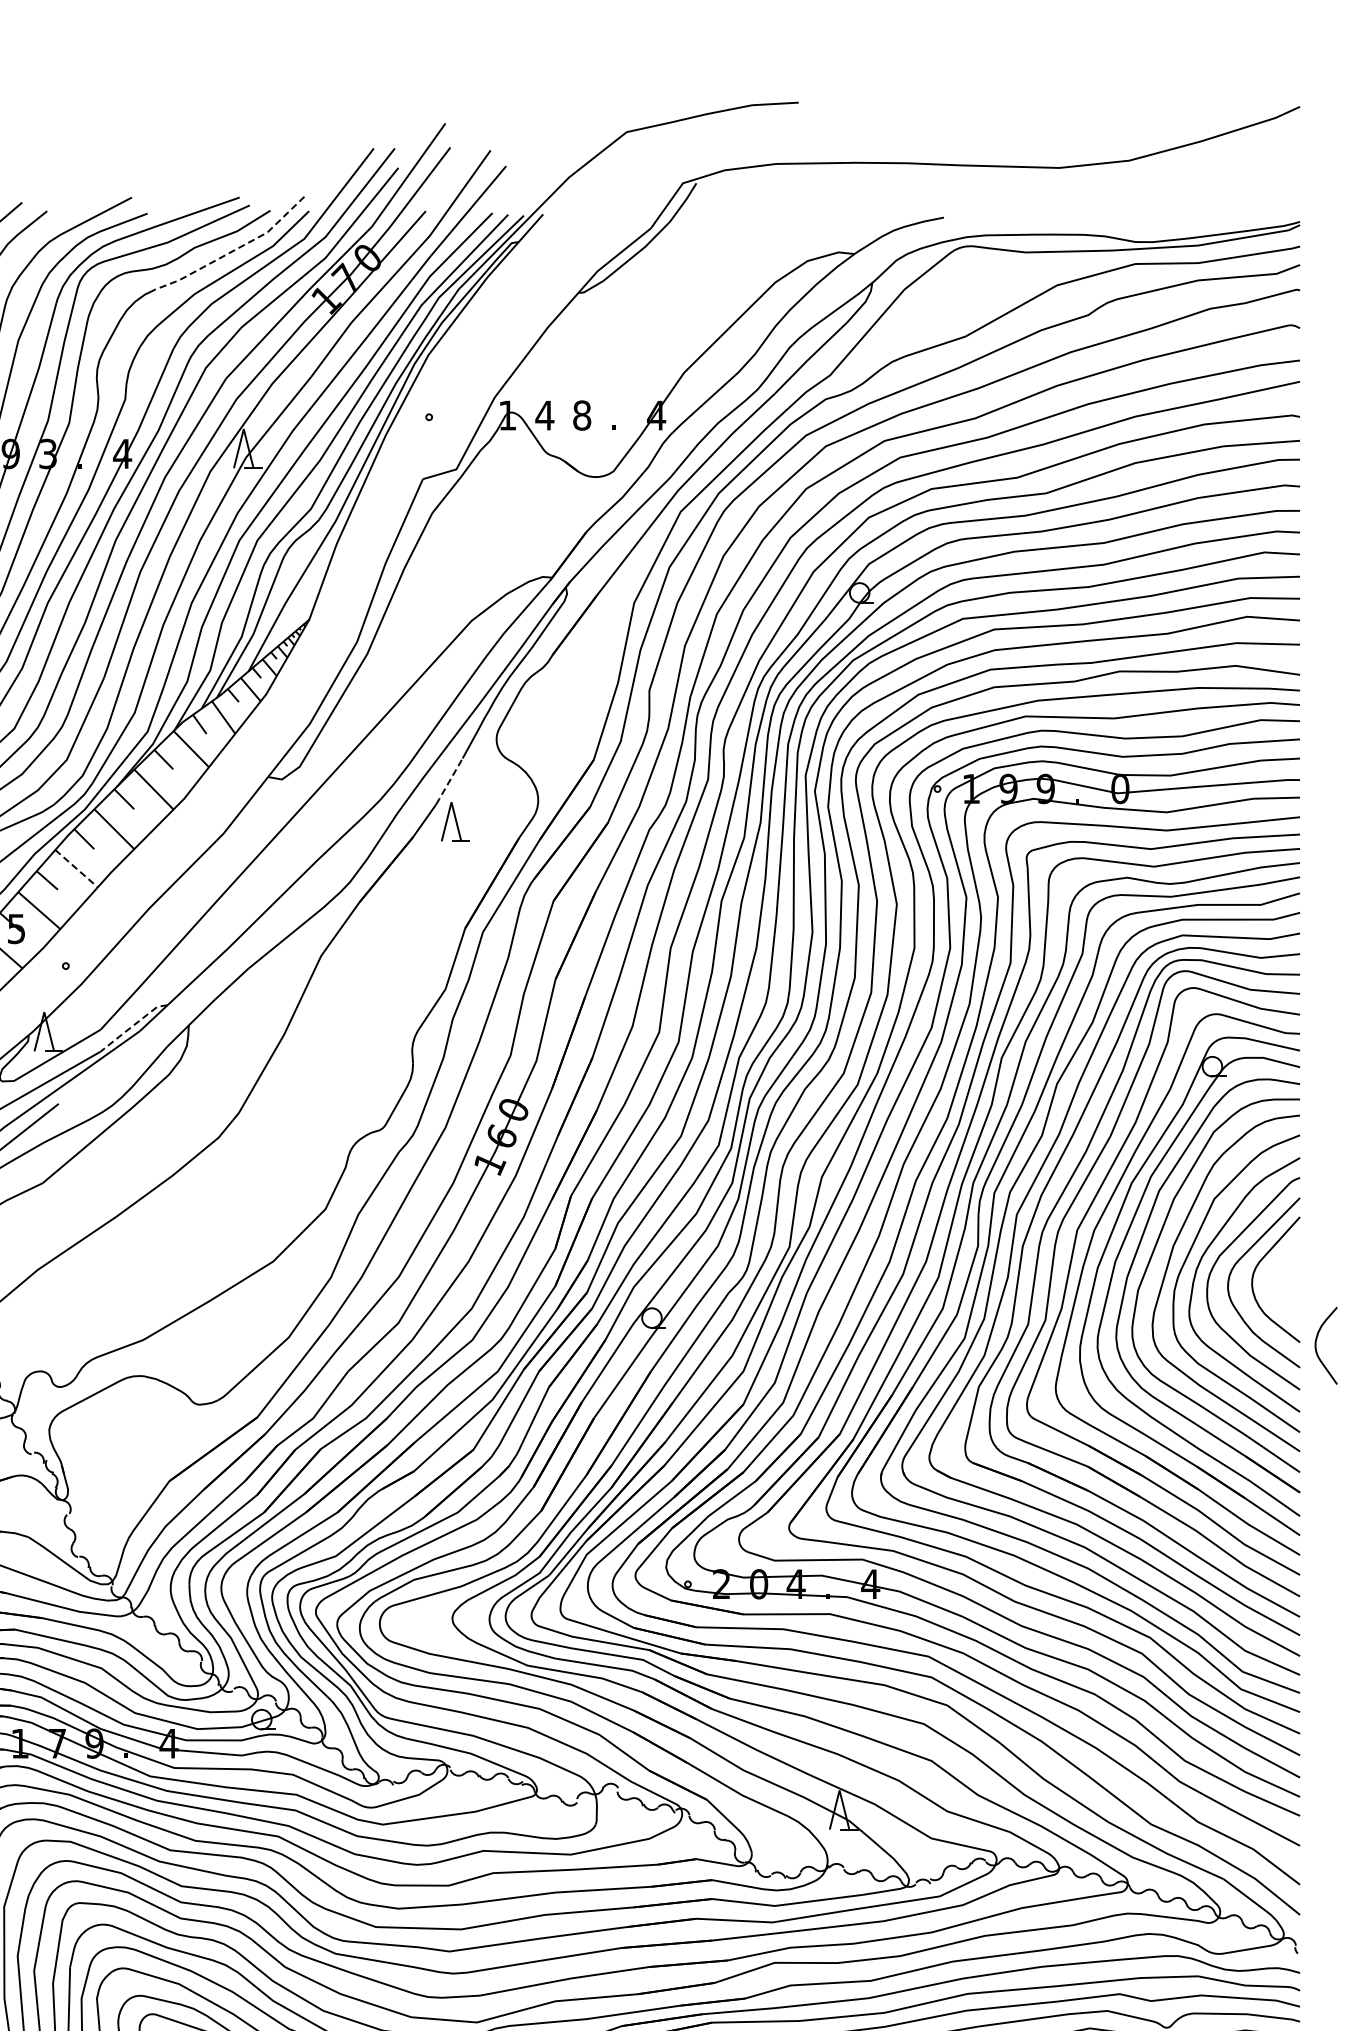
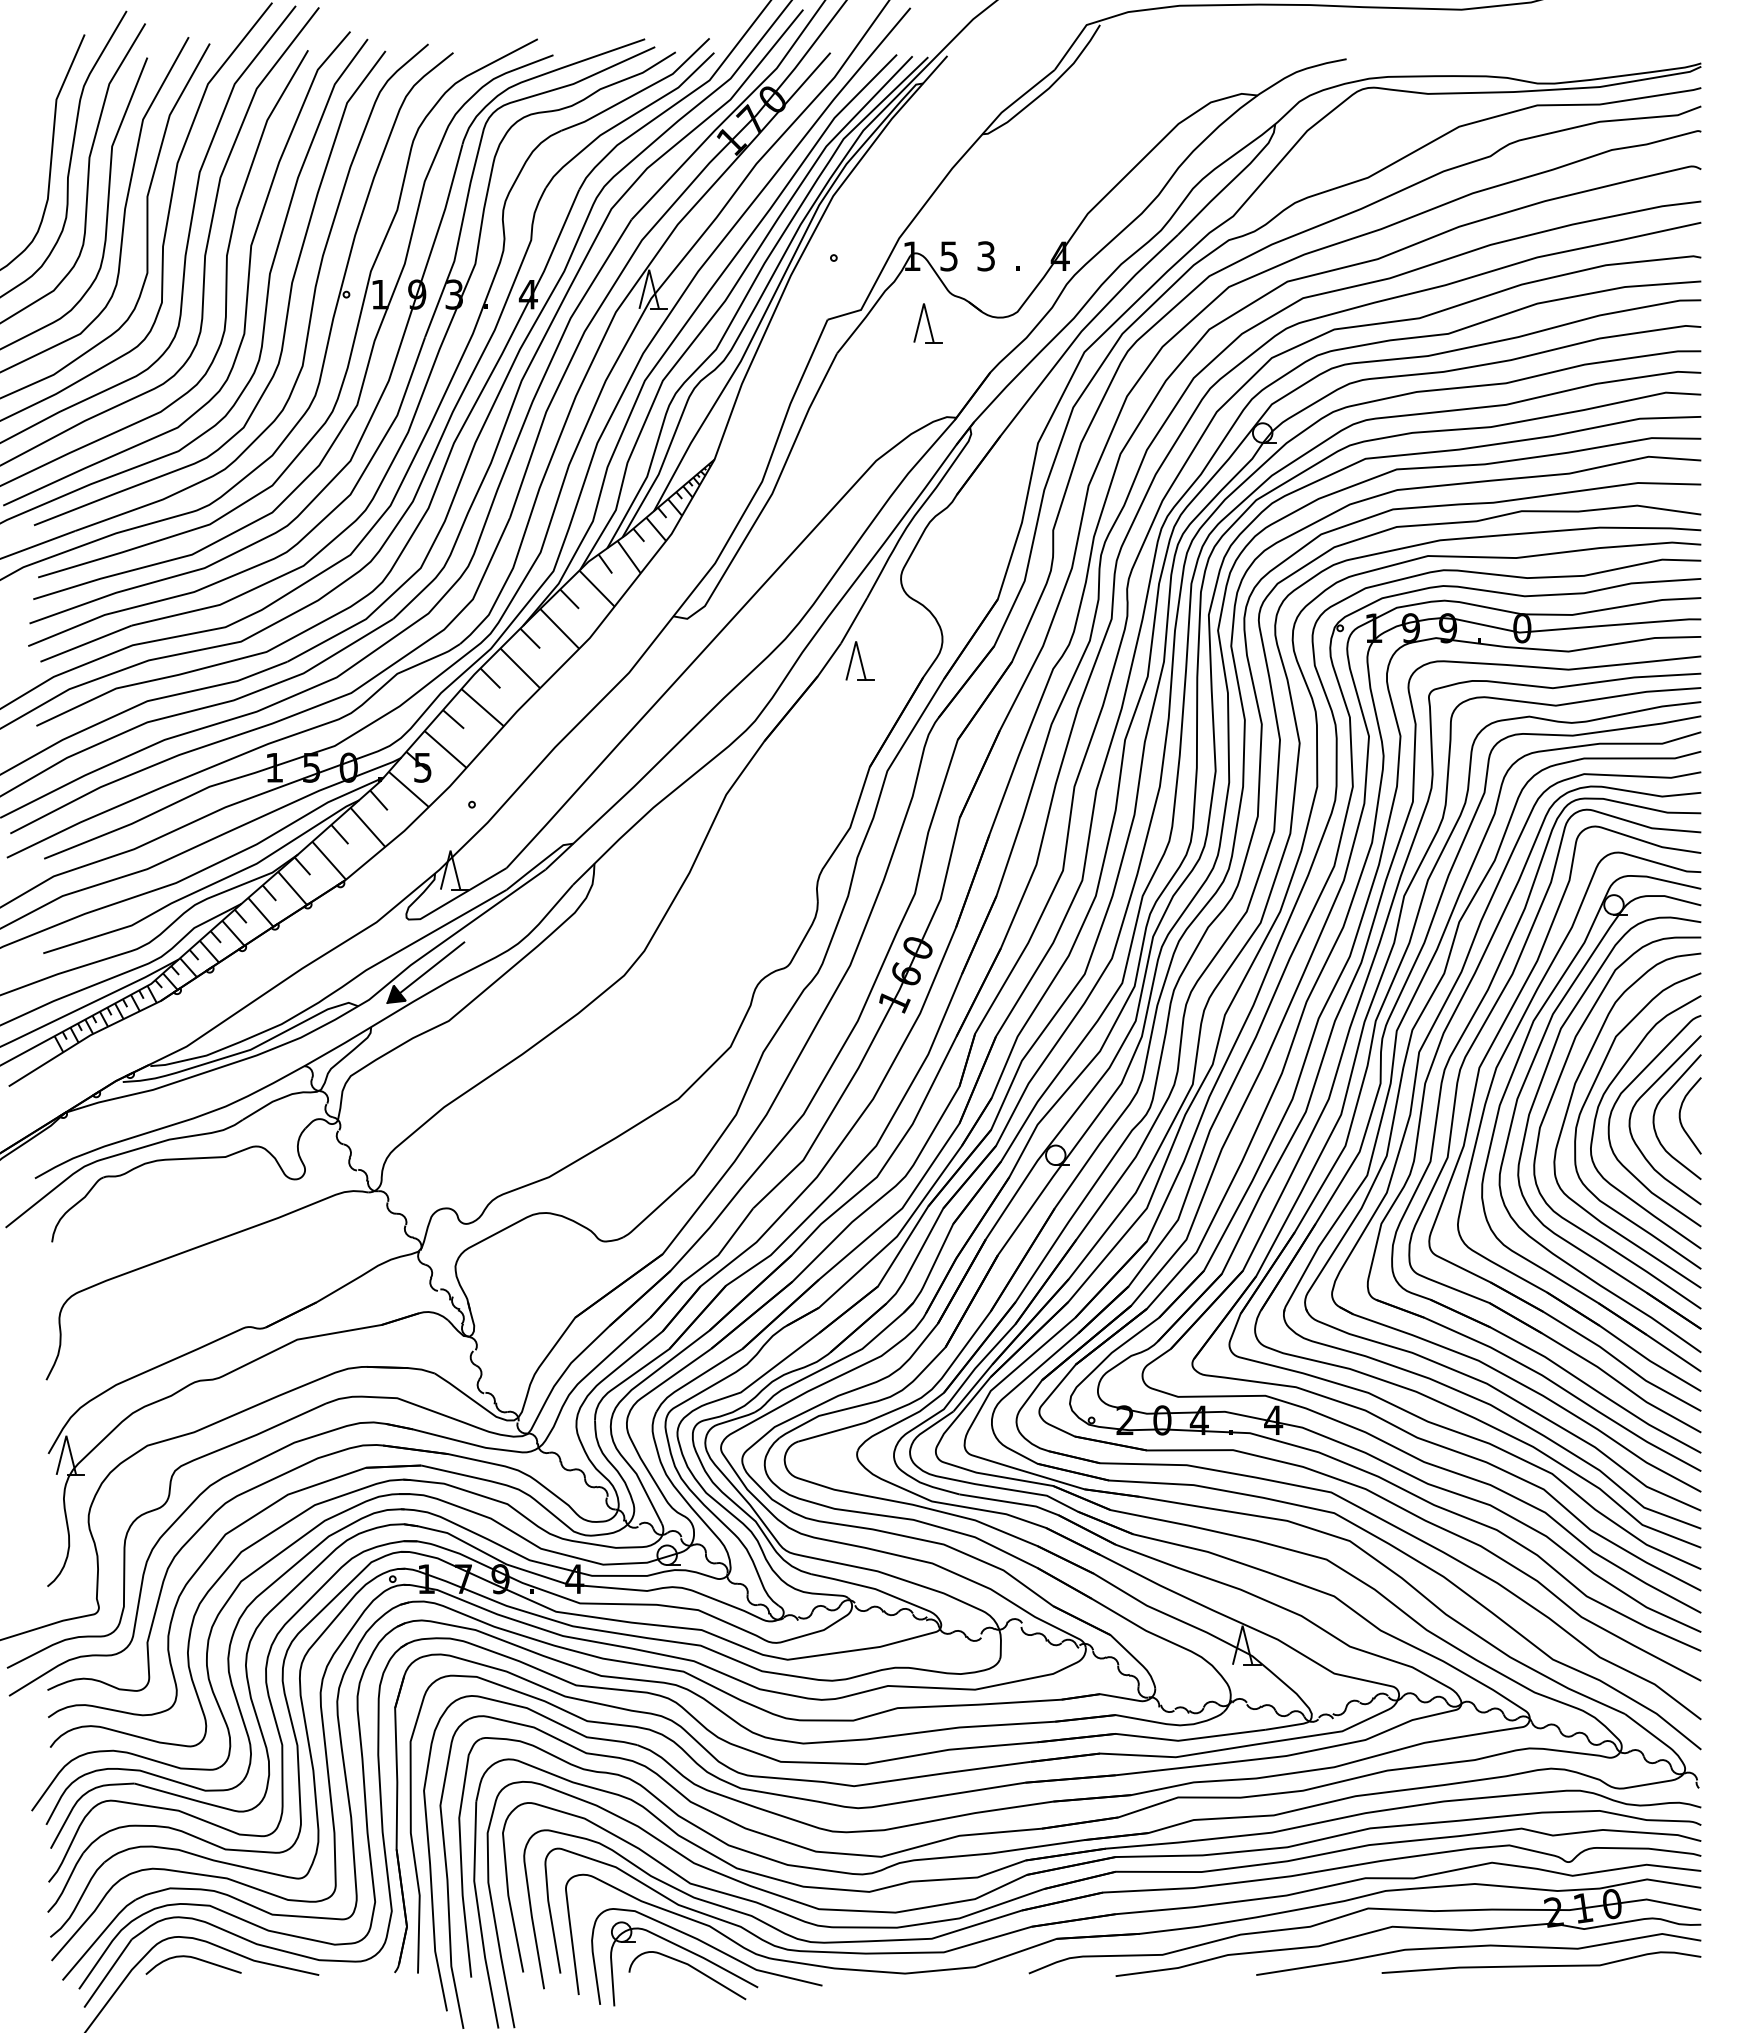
line: (234, 250) -> (639, 91), dashed -> solid
text: (544, 415) -> (948, 256), 4 -> 5
text: (582, 415) -> (986, 256), 8 -> 3
part: (523, 482) -> (927, 323), added
line: (449, 781) -> (854, 620), dashed -> solid
line: (77, 868) -> (483, 707), dashed -> solid
line: (133, 1026) -> (539, 864), dashed -> solid
curve: (1316, 1345) -> (1680, 1115), moved

